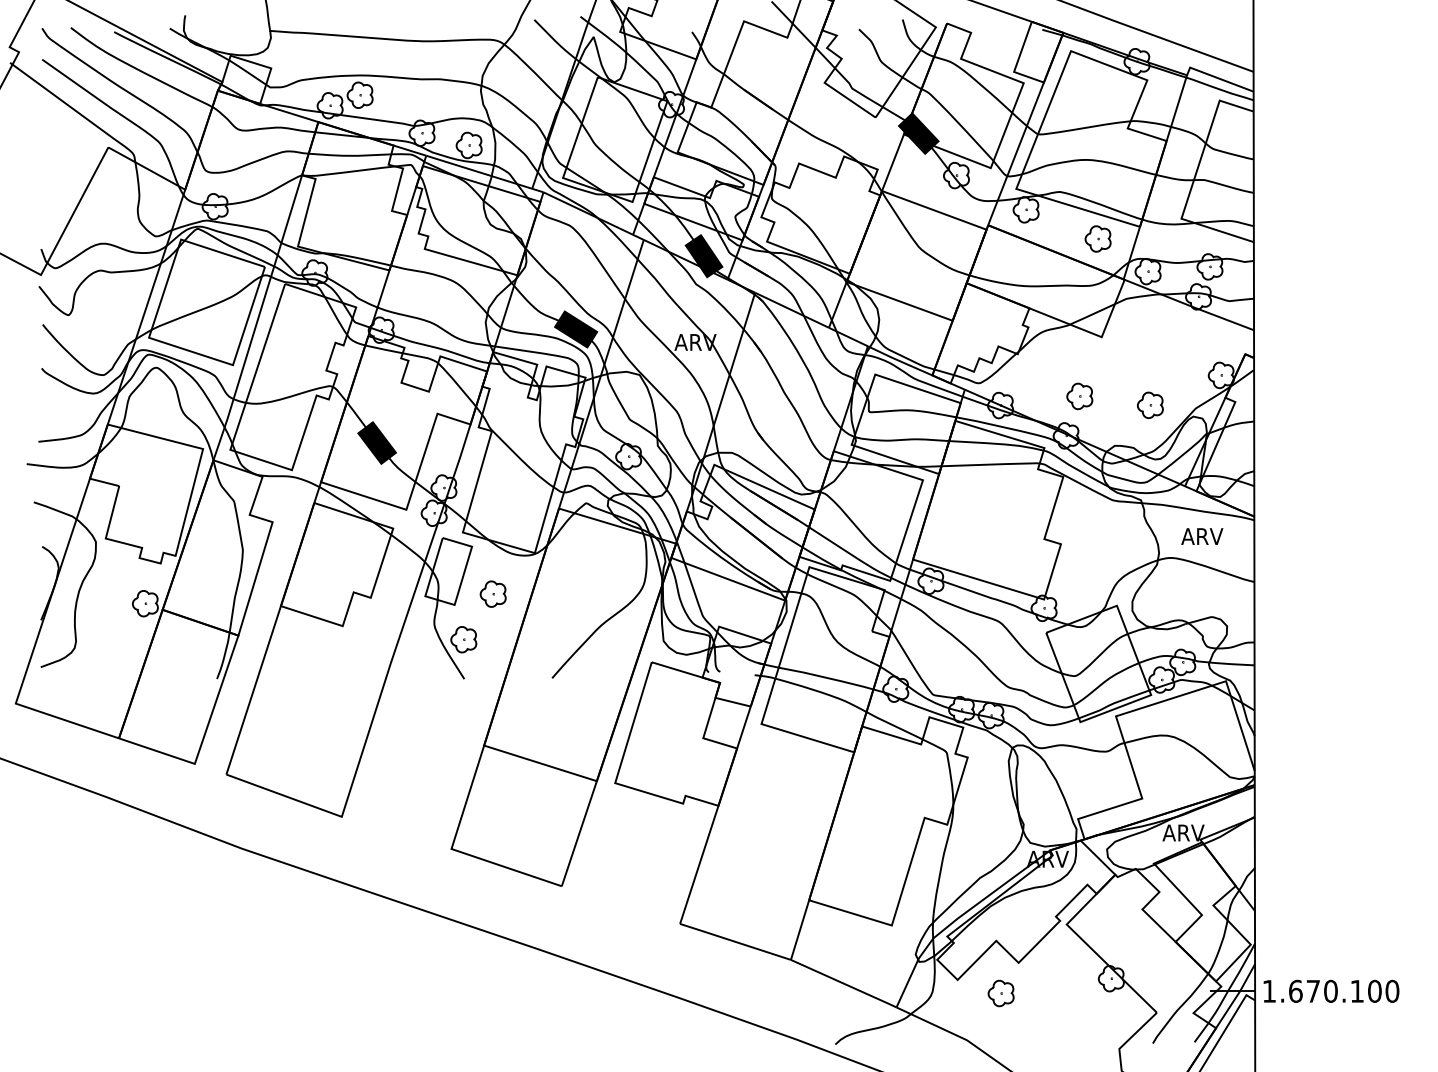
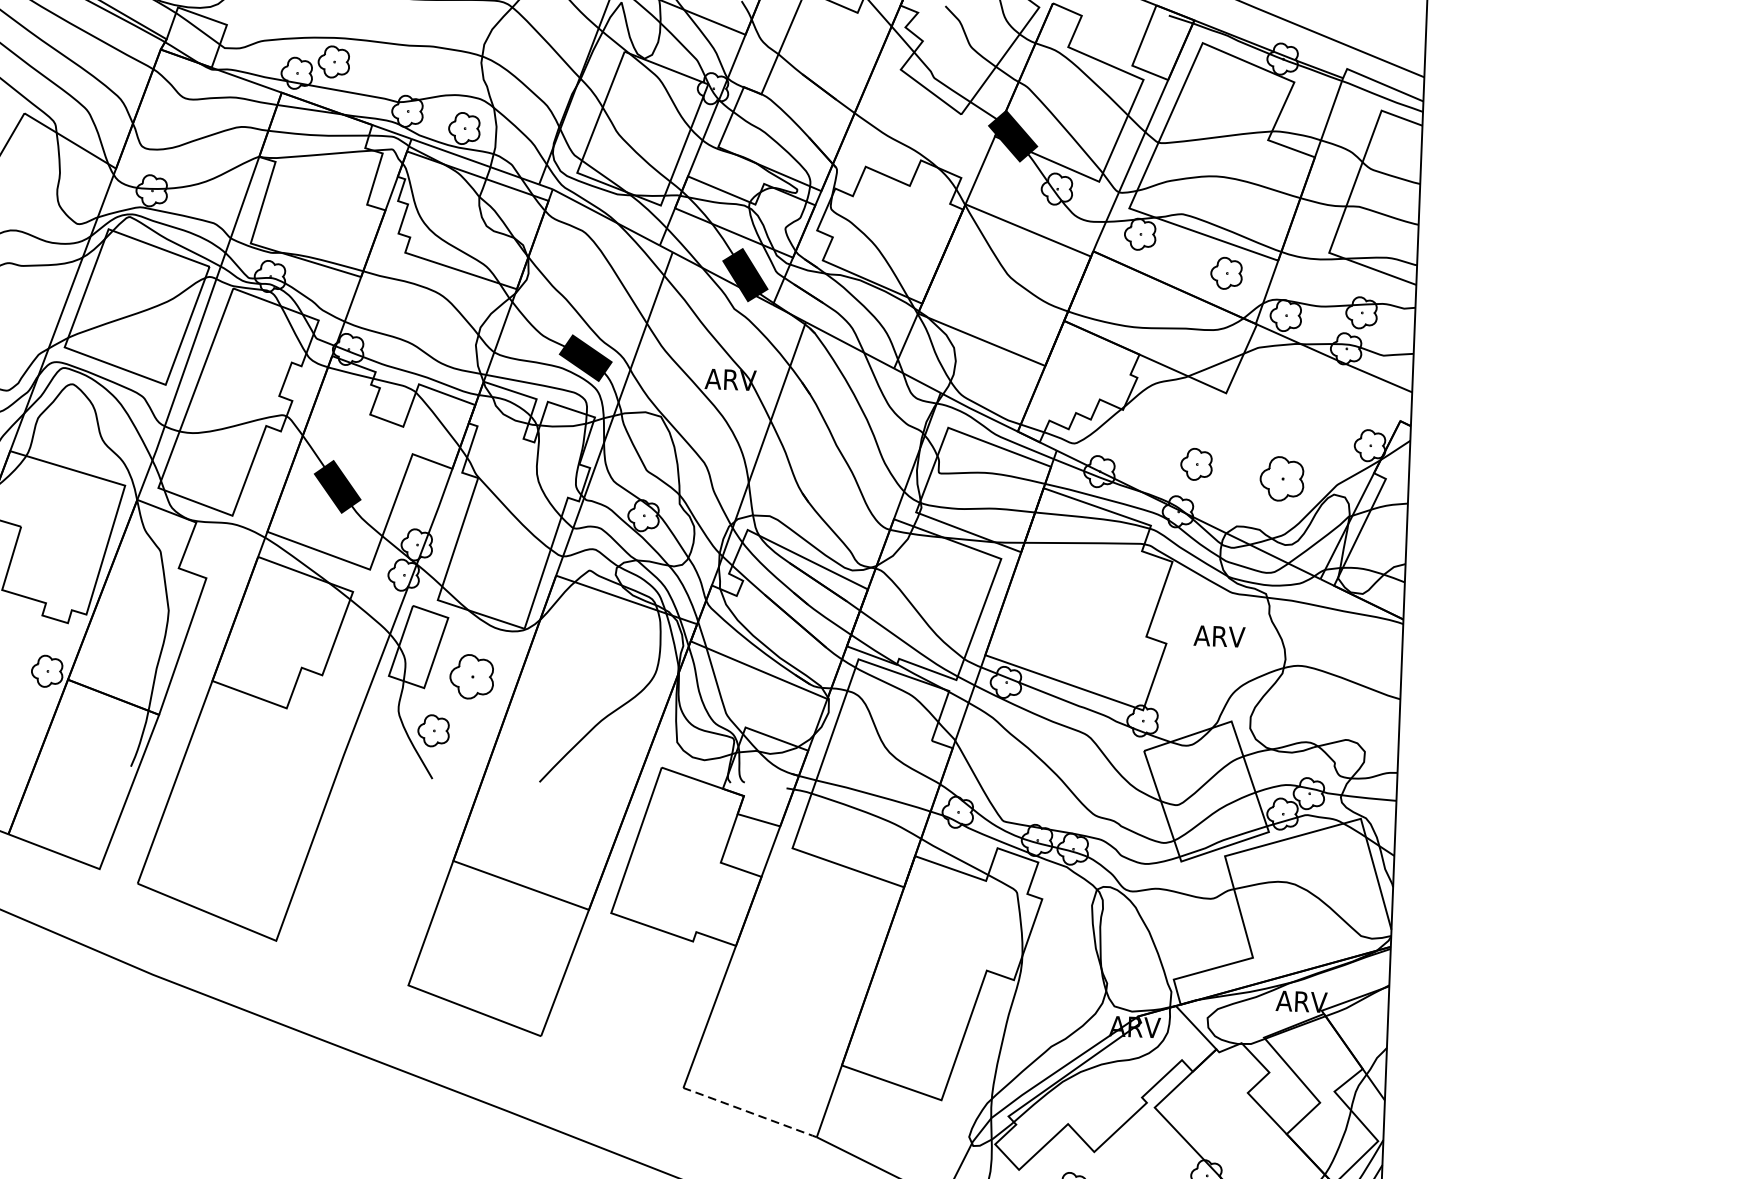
part: (1150, 404) -> (1282, 477), size x1.4
text: (1202, 536) -> (1219, 636), moved
part: (492, 593) -> (470, 675), size x1.4
line: (735, 941) -> (750, 1112), solid -> dashed

